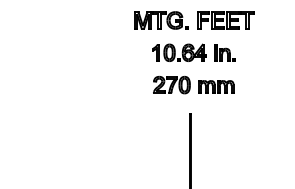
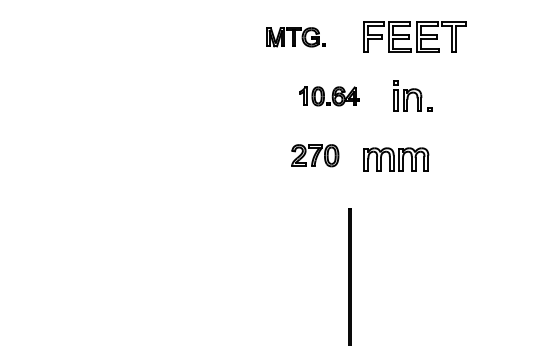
part: (161, 20) -> (296, 37), size x0.6
part: (179, 52) -> (329, 96), size x0.6
part: (171, 84) -> (314, 154), size x0.7

